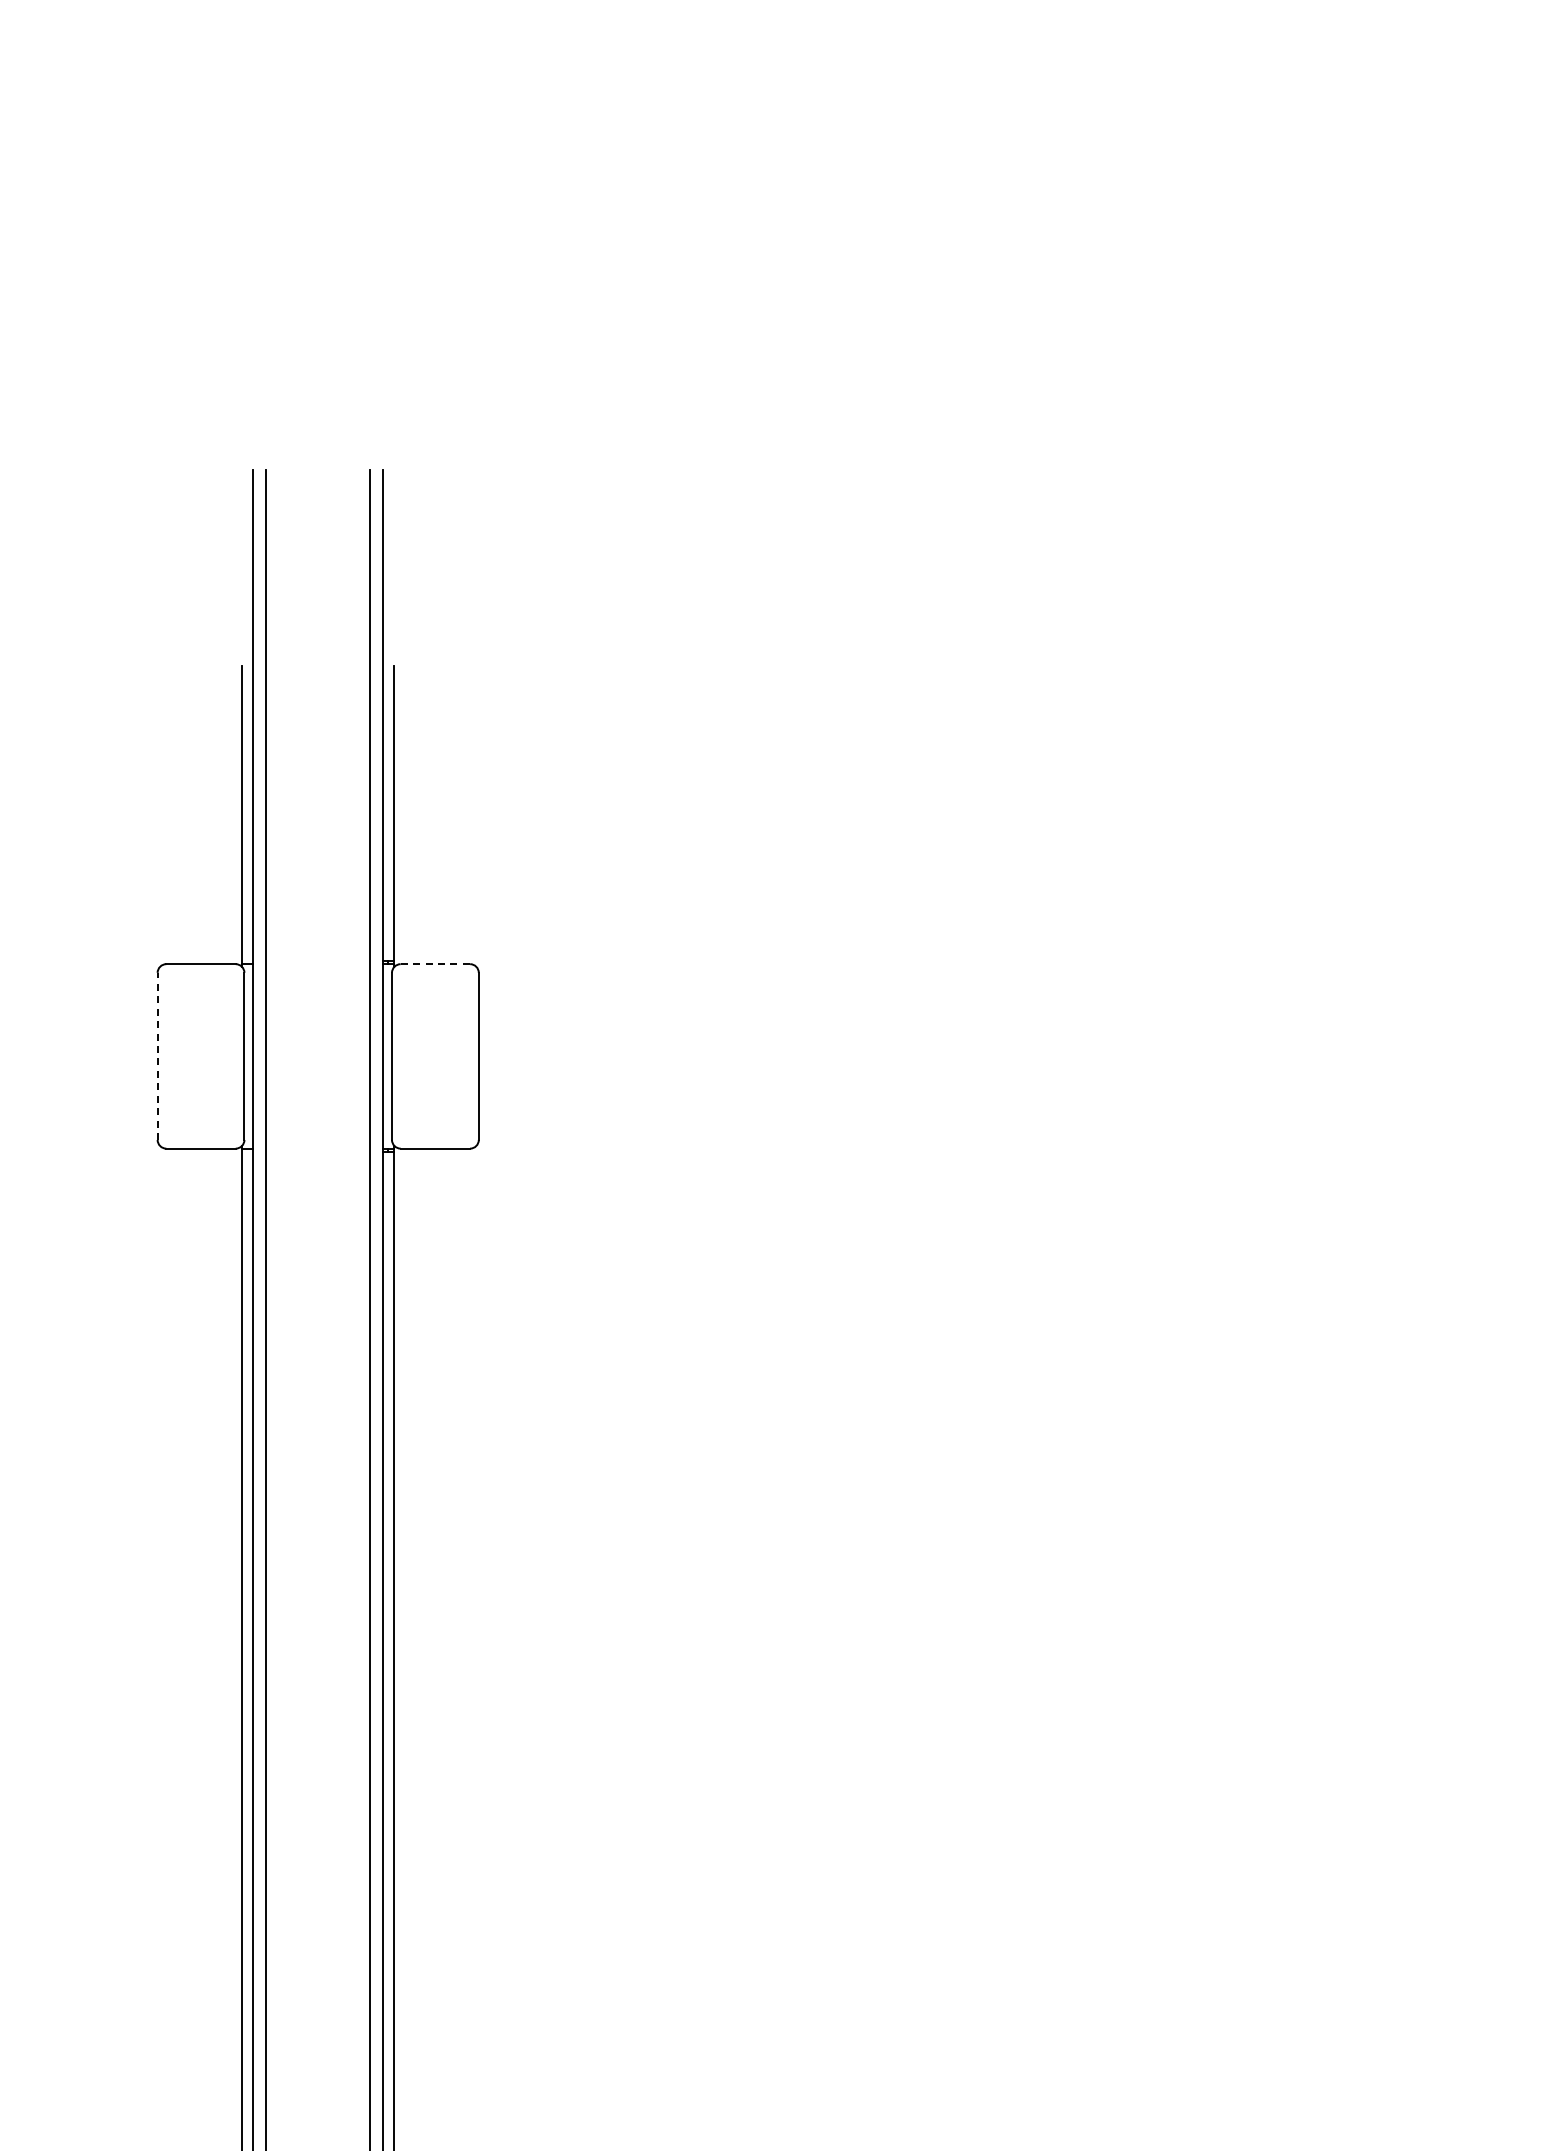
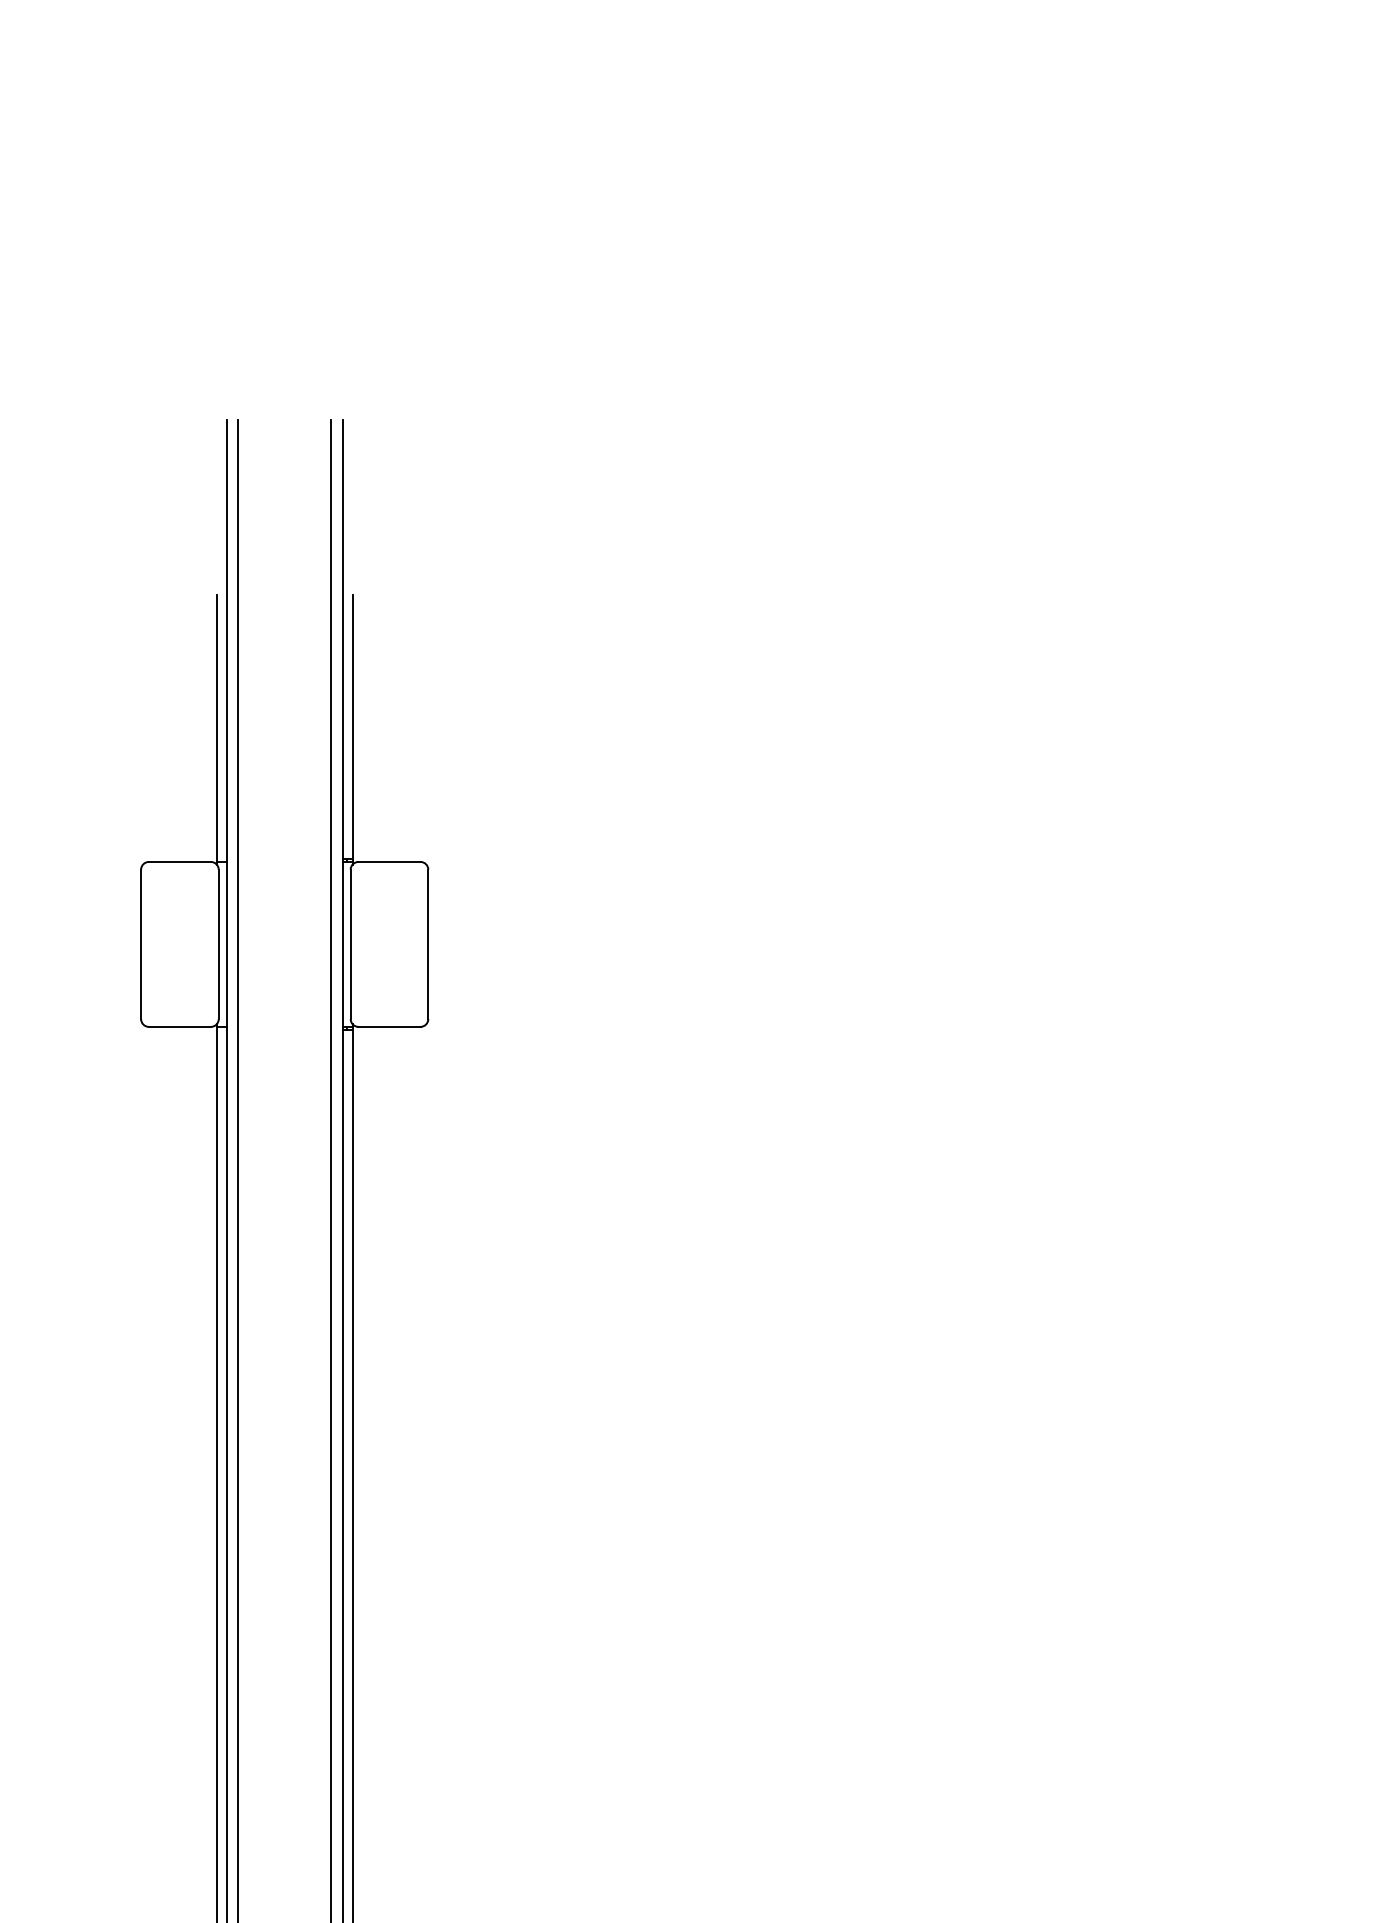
line: (435, 964) -> (389, 862), dashed -> solid
line: (157, 1056) -> (140, 944), dashed -> solid

